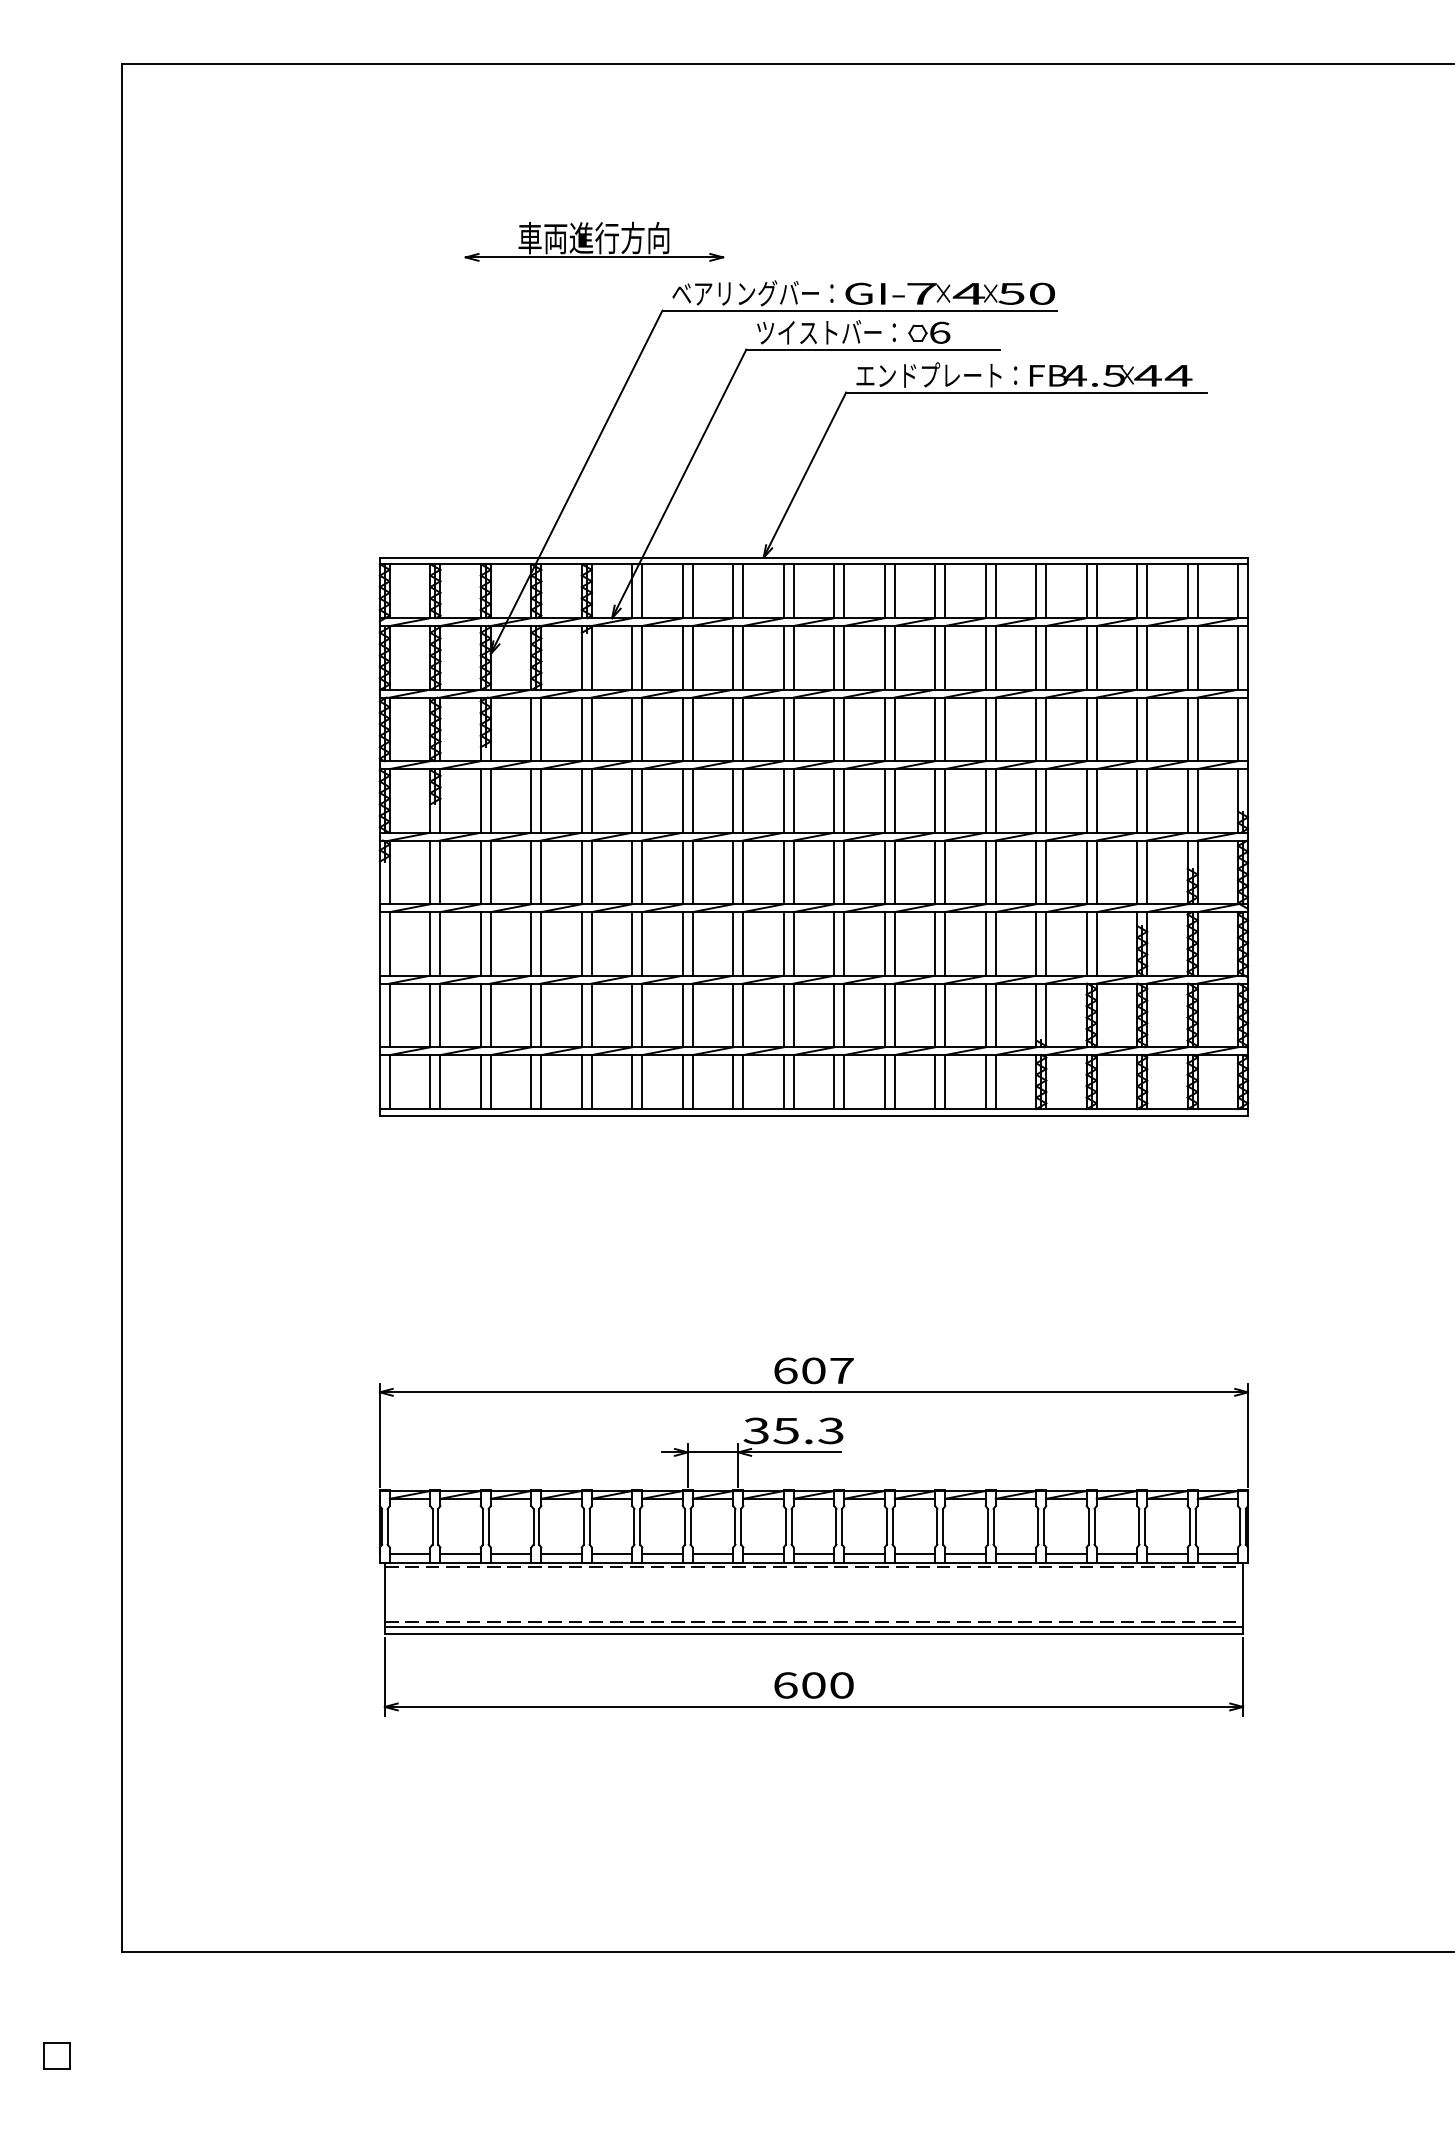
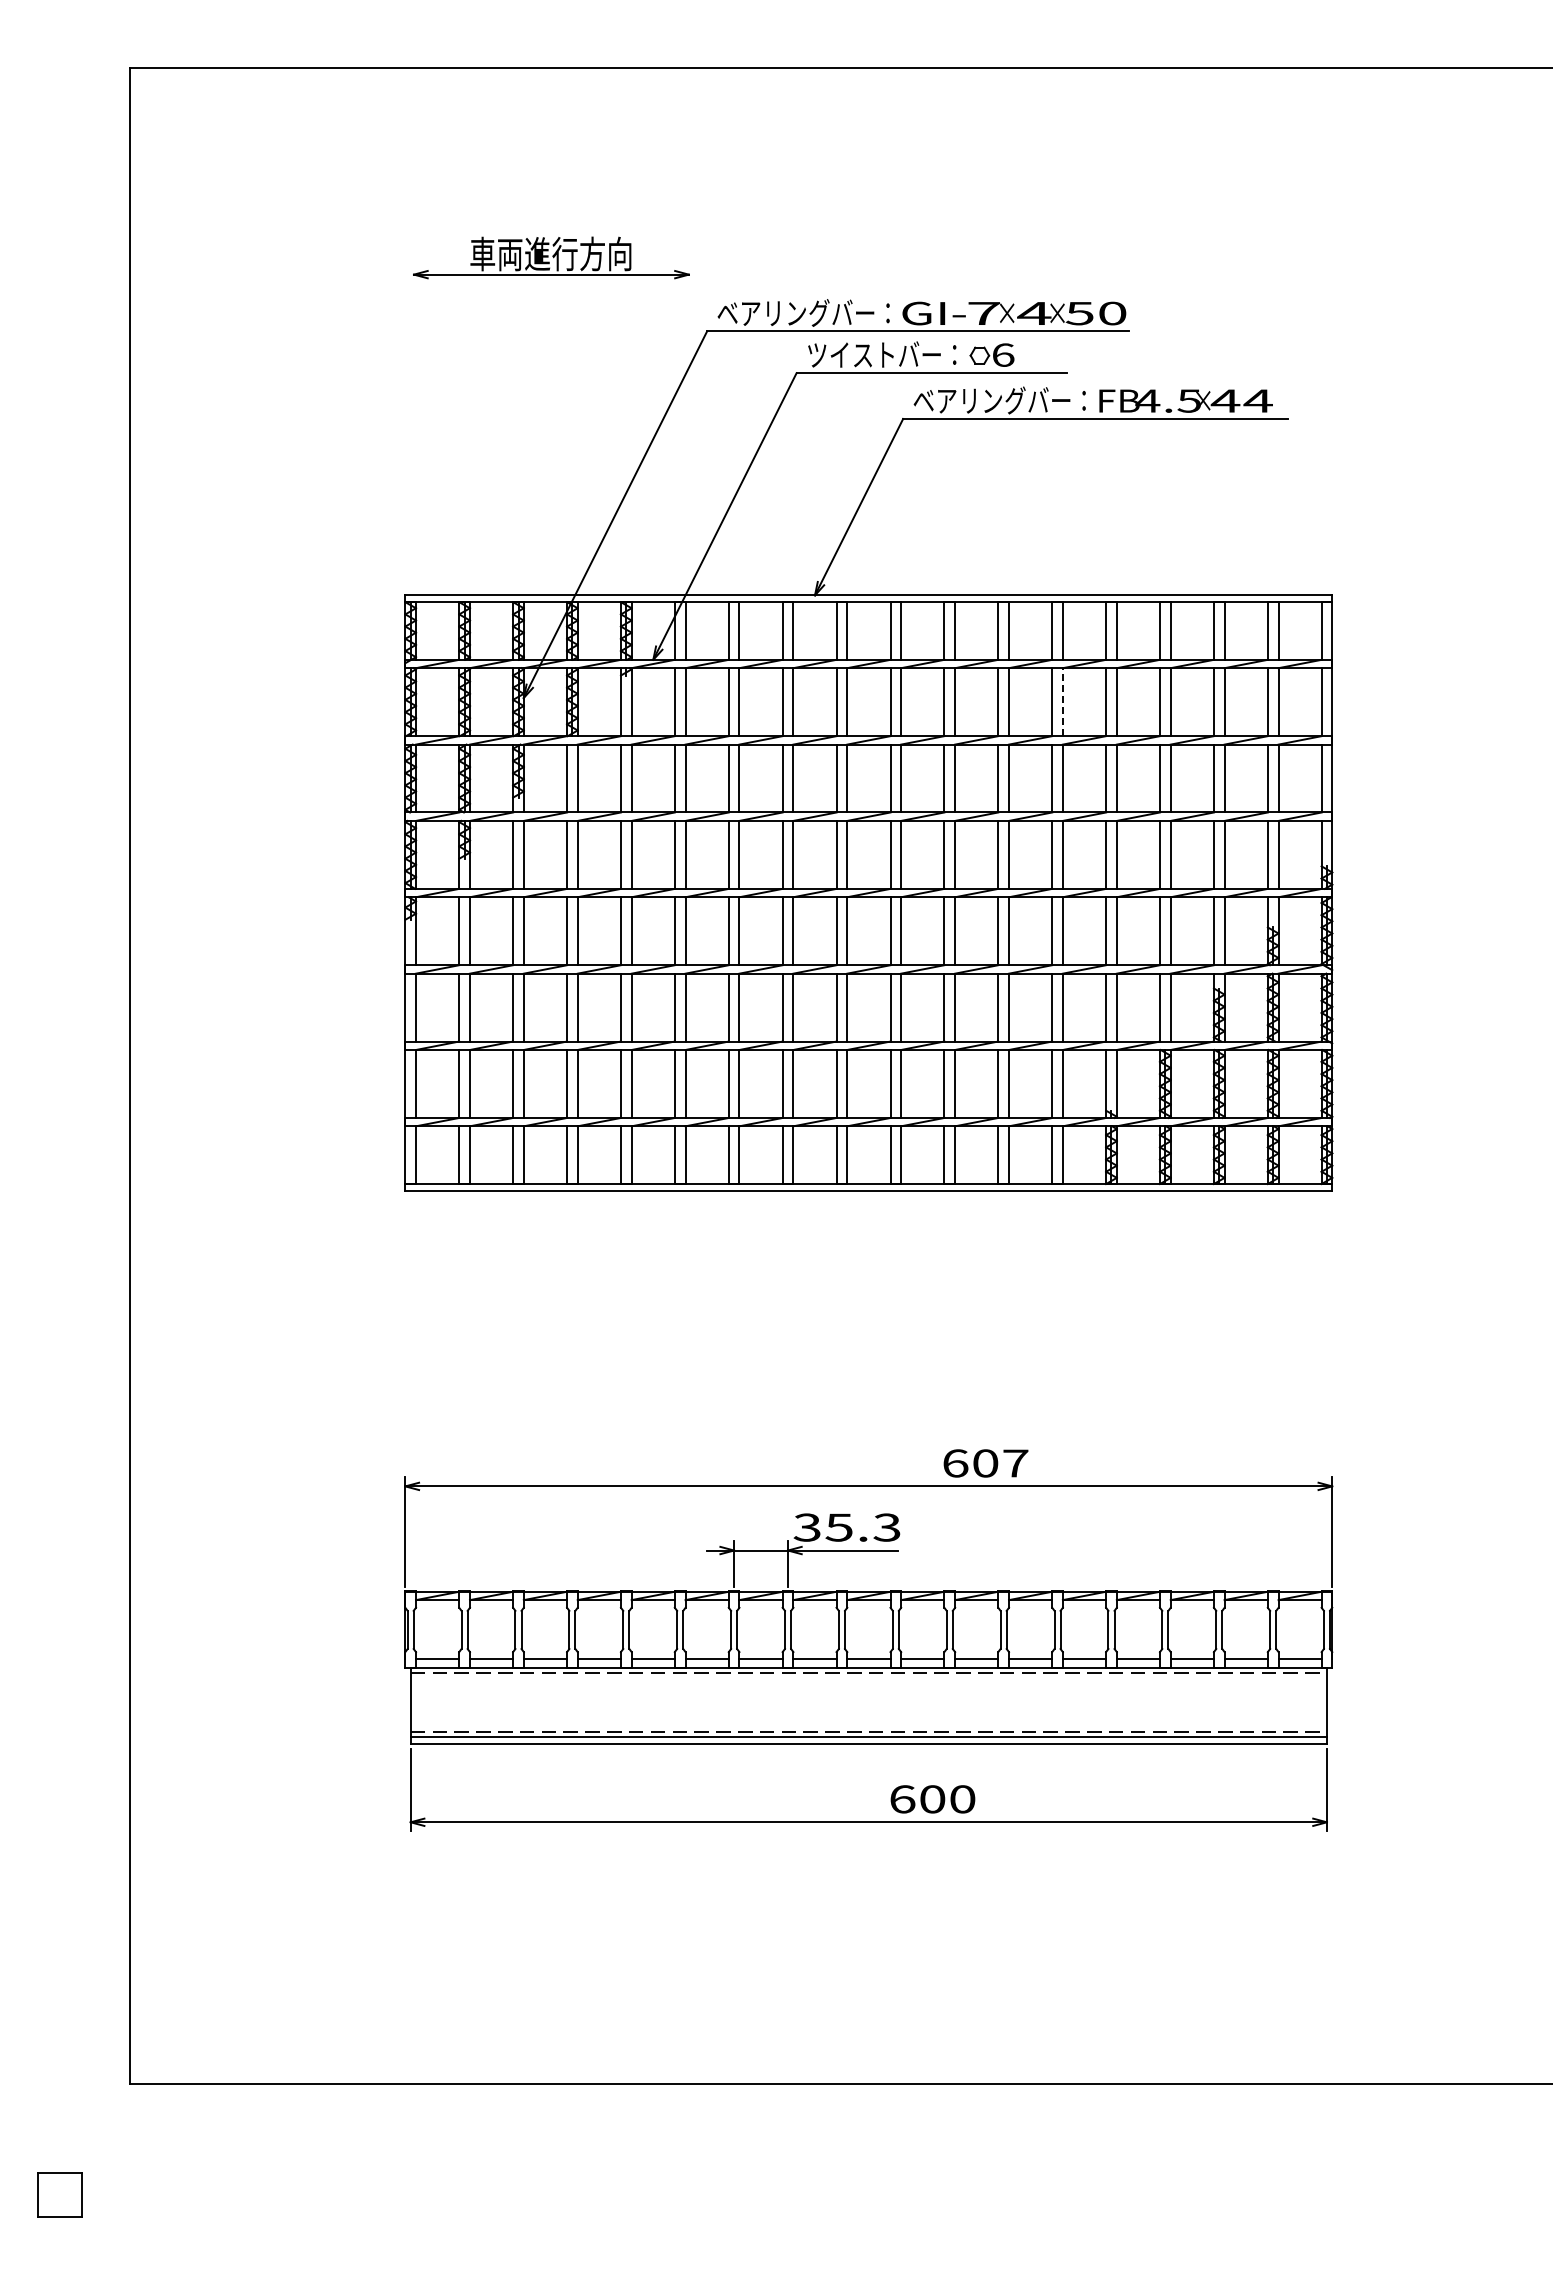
part: (594, 241) -> (551, 257), moved
text: (928, 375) -> (991, 400), エンドプレート： -> ベアリングバー：
line: (995, 658) -> (1062, 702), solid -> dashed
text: (813, 1370) -> (985, 1463), moved
text: (813, 1685) -> (932, 1799), moved
part: (55, 2055) -> (59, 2194), size x1.6

